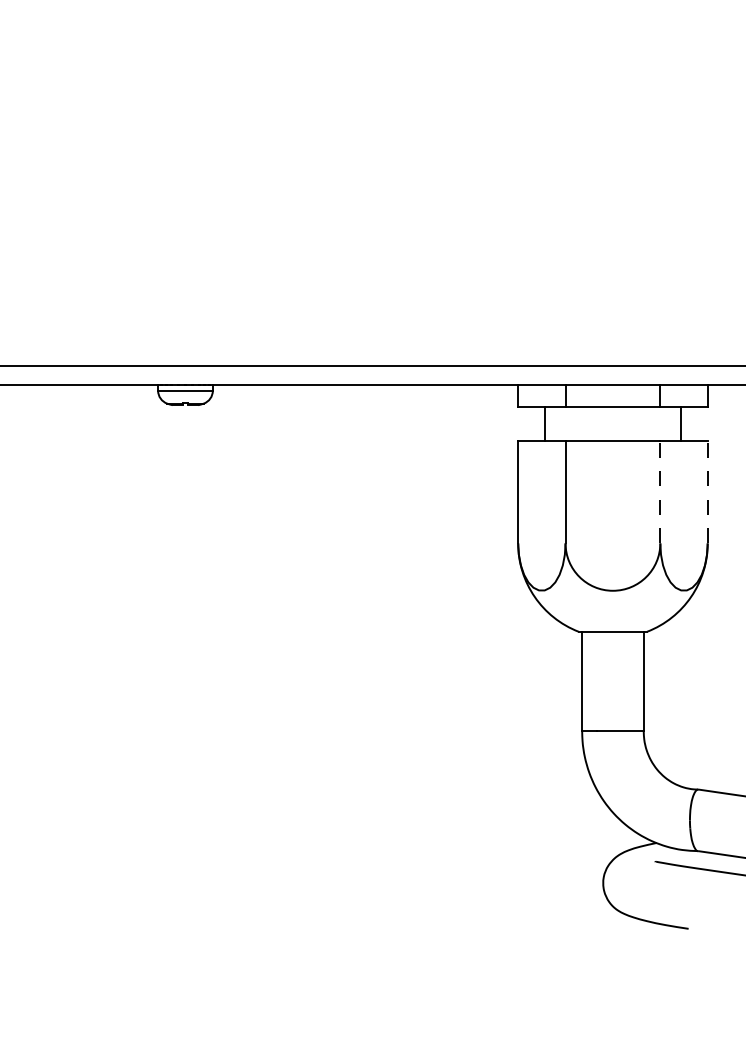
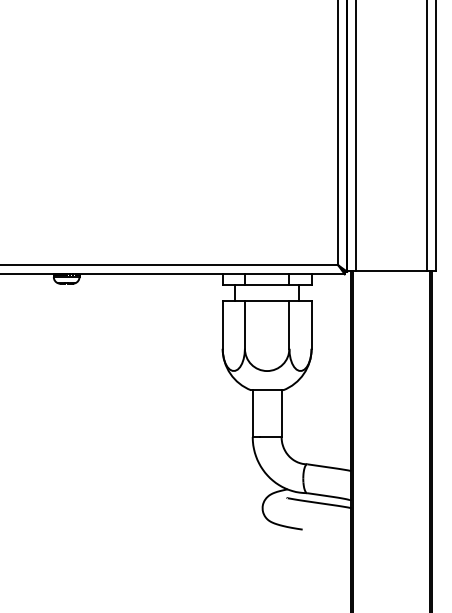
line: (660, 491) -> (289, 324), dashed -> solid
line: (707, 491) -> (311, 324), dashed -> solid

